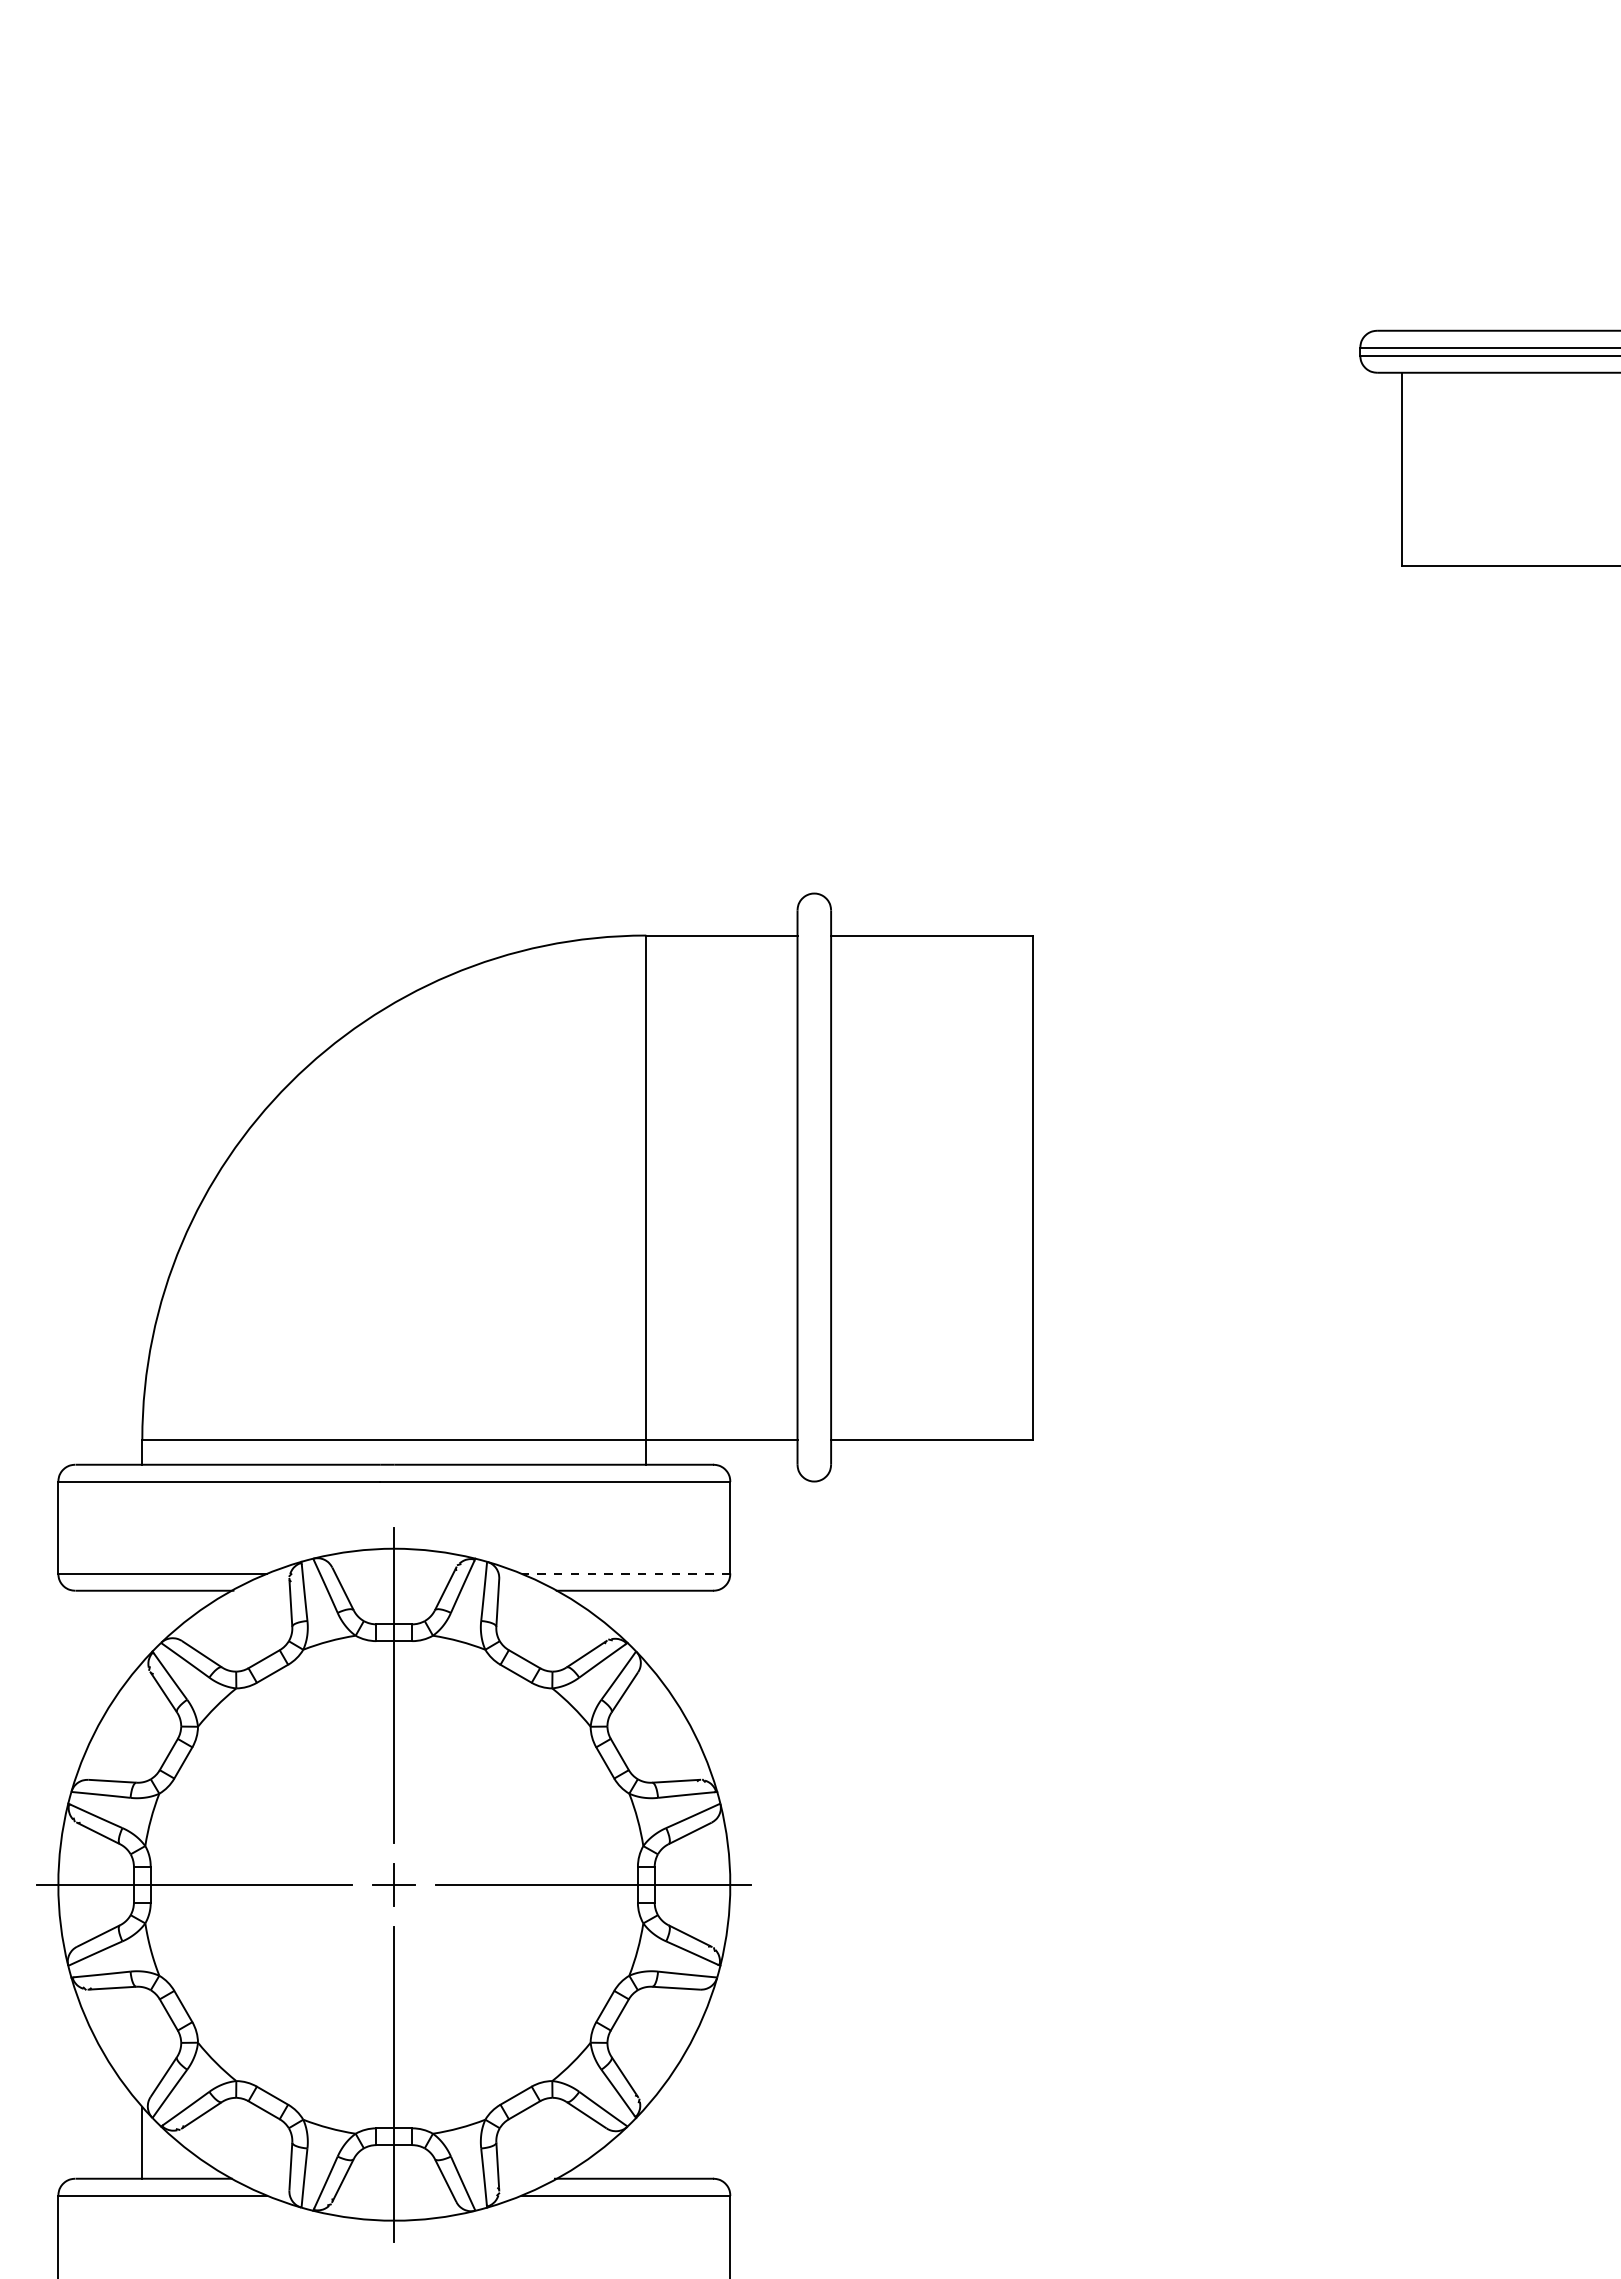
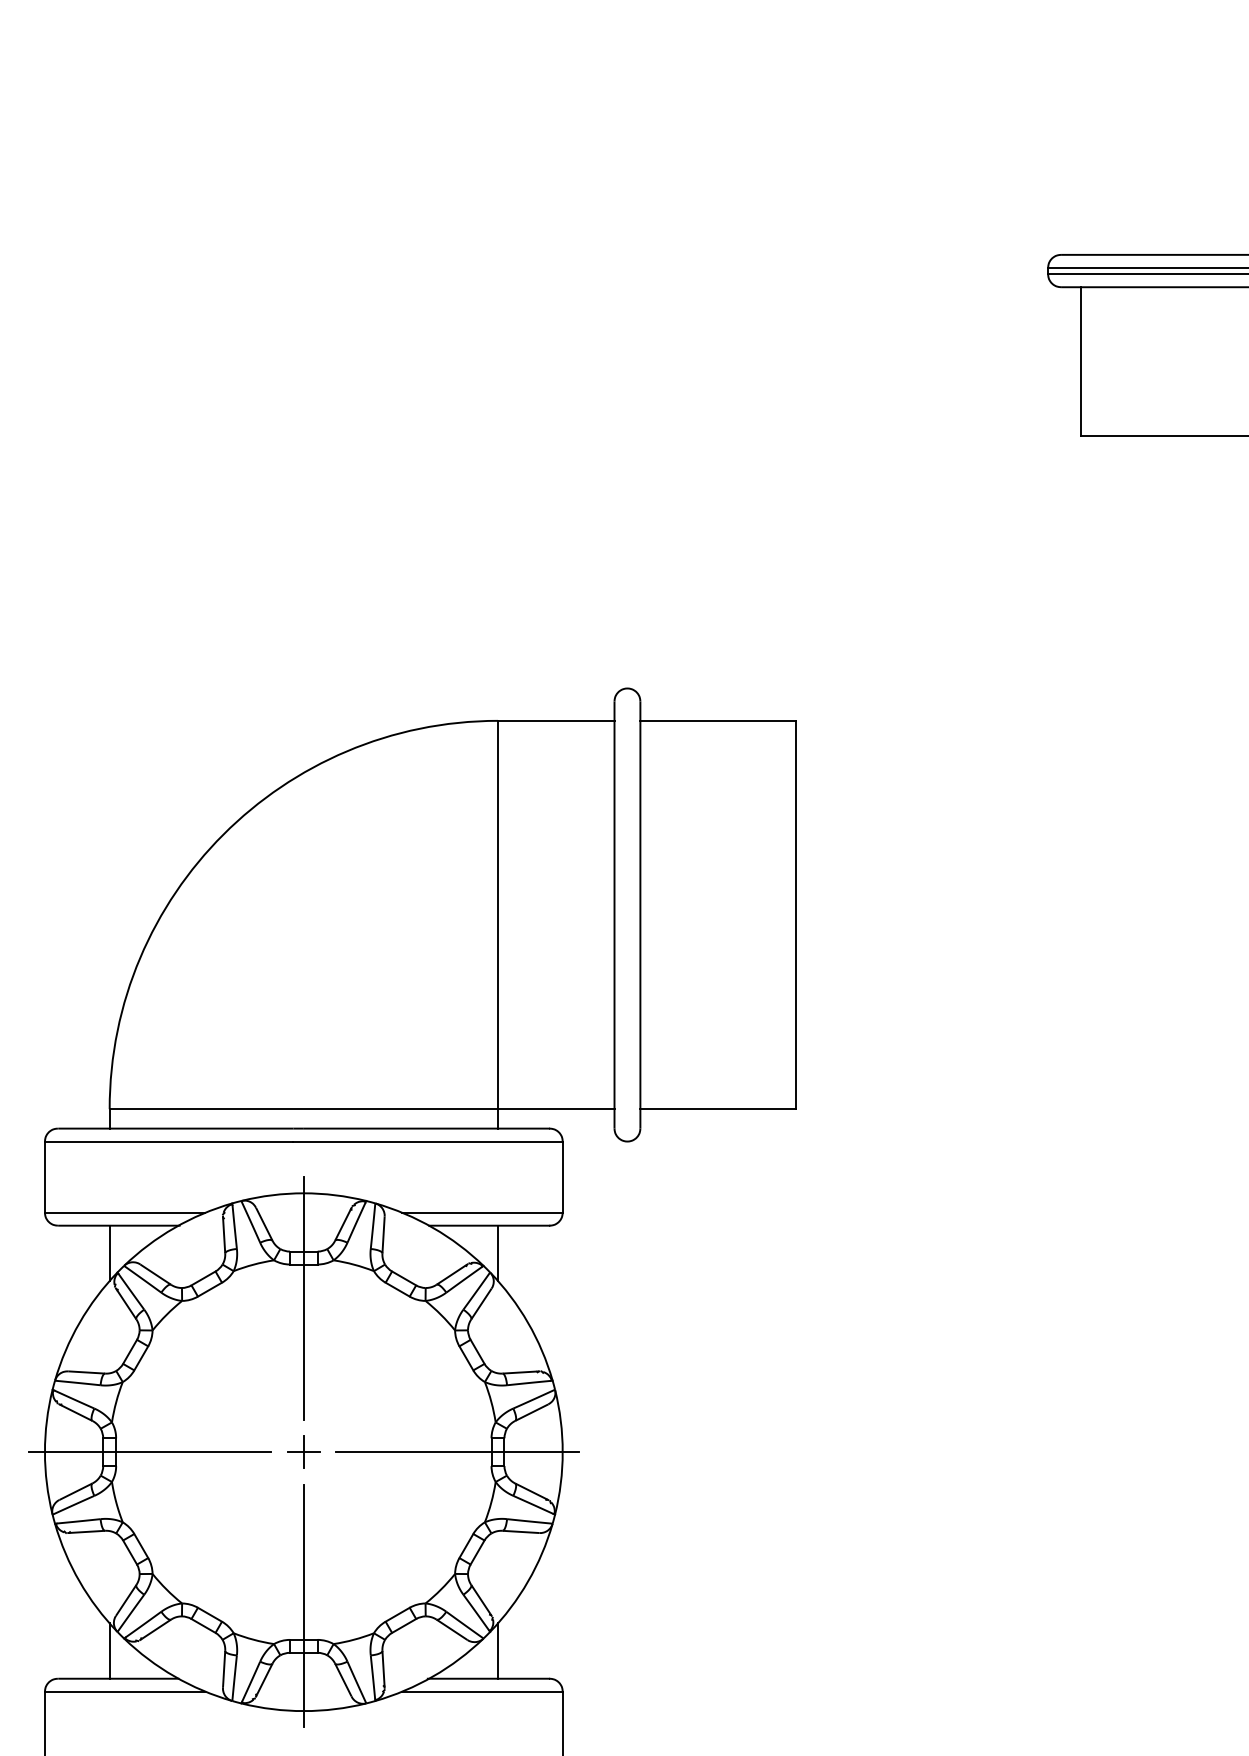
line: (625, 1573) -> (481, 1212), dashed -> solid
line: (142, 1626) -> (109, 1253), added
line: (646, 1626) -> (498, 1253), added
line: (646, 2142) -> (498, 1650), added

